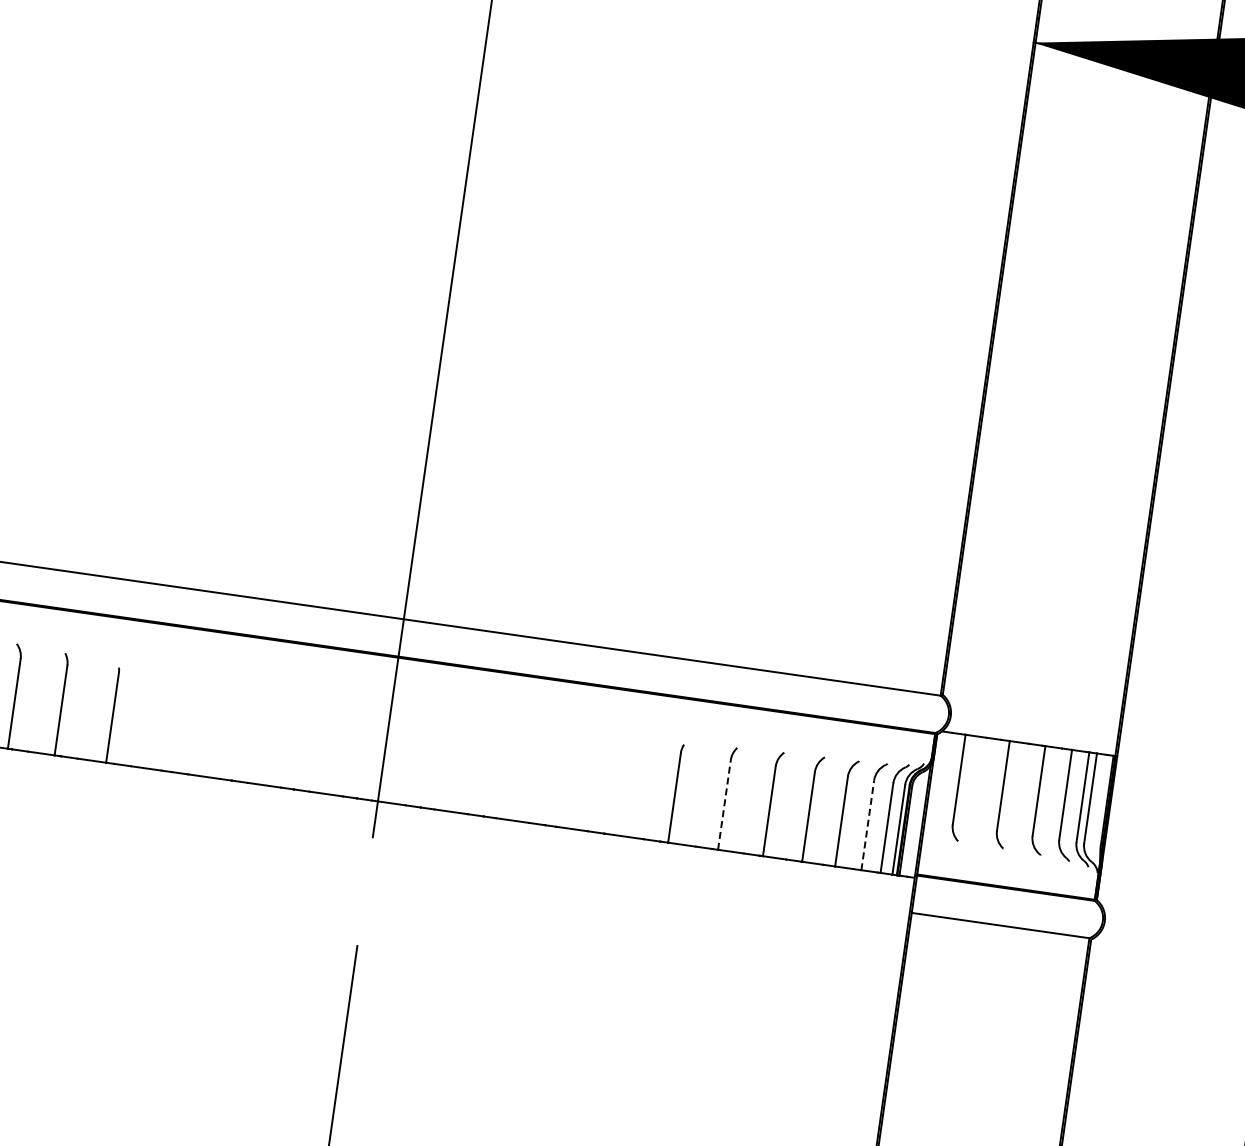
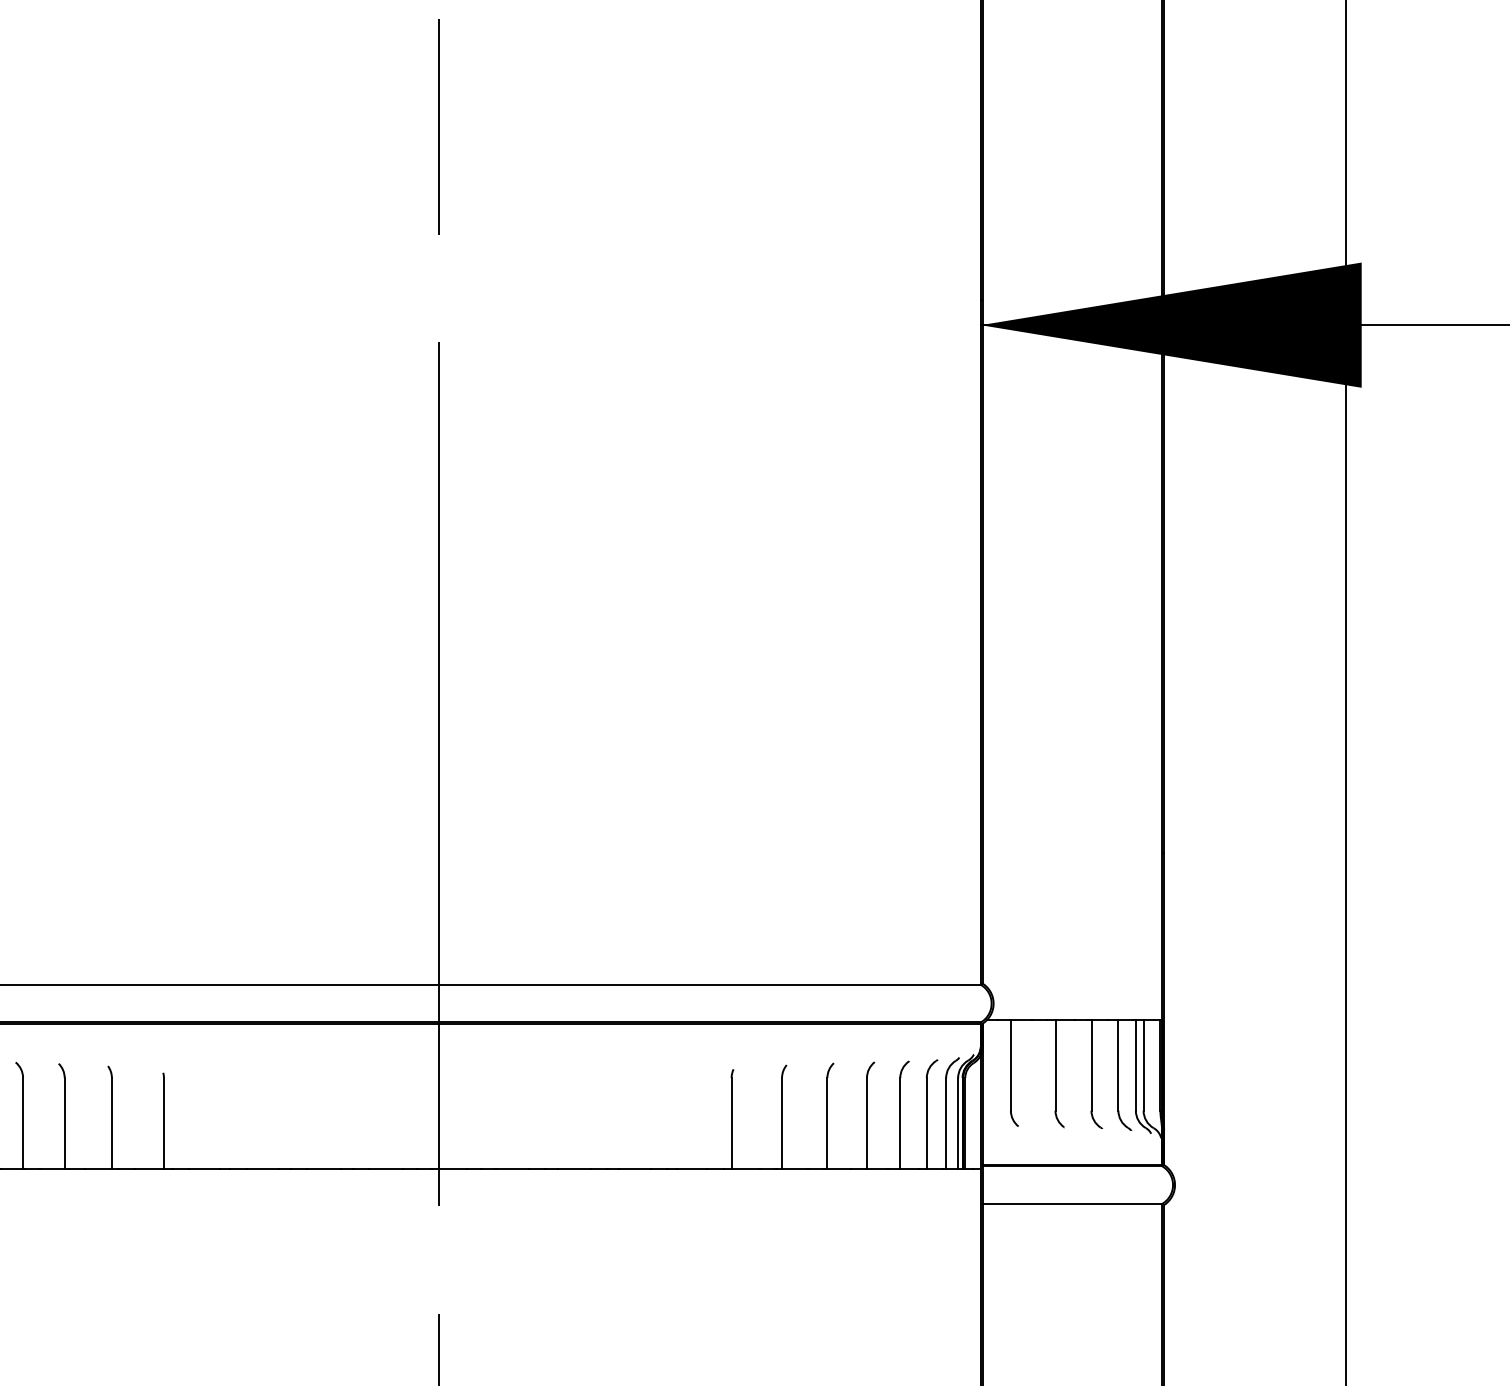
line: (725, 804) -> (782, 1122), dashed -> solid
line: (867, 824) -> (926, 1122), dashed -> solid

